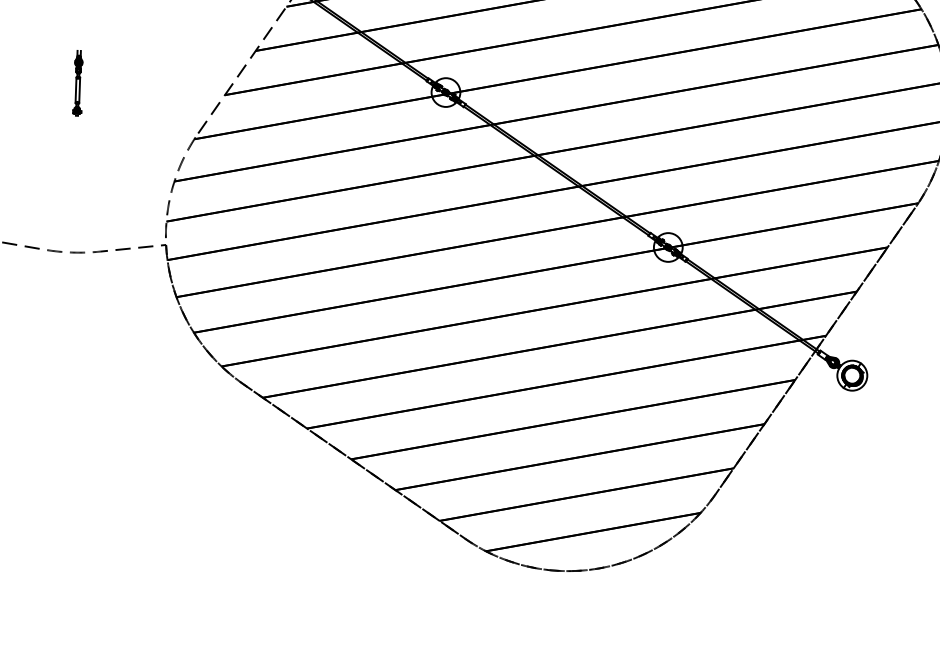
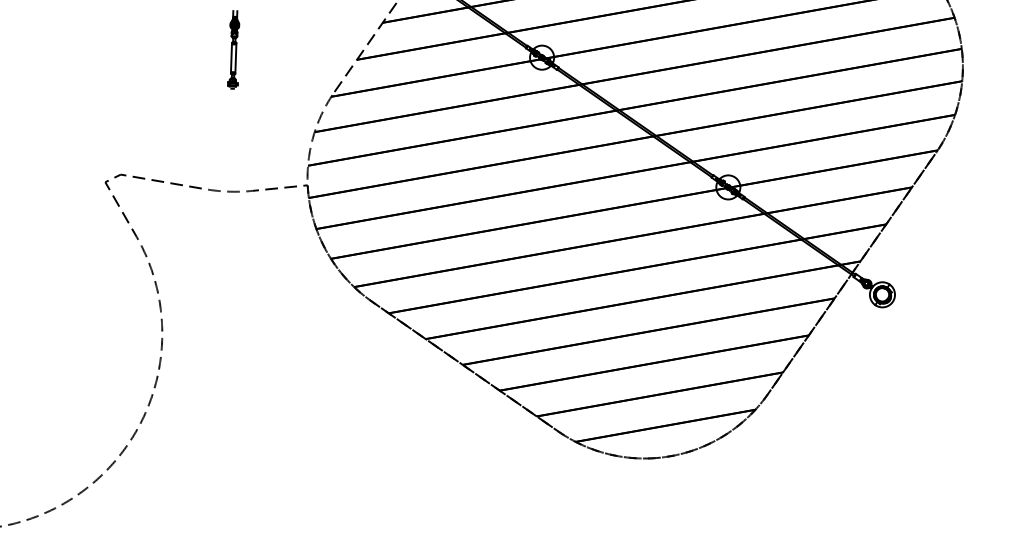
part: (77, 82) -> (233, 49), size x1.43

